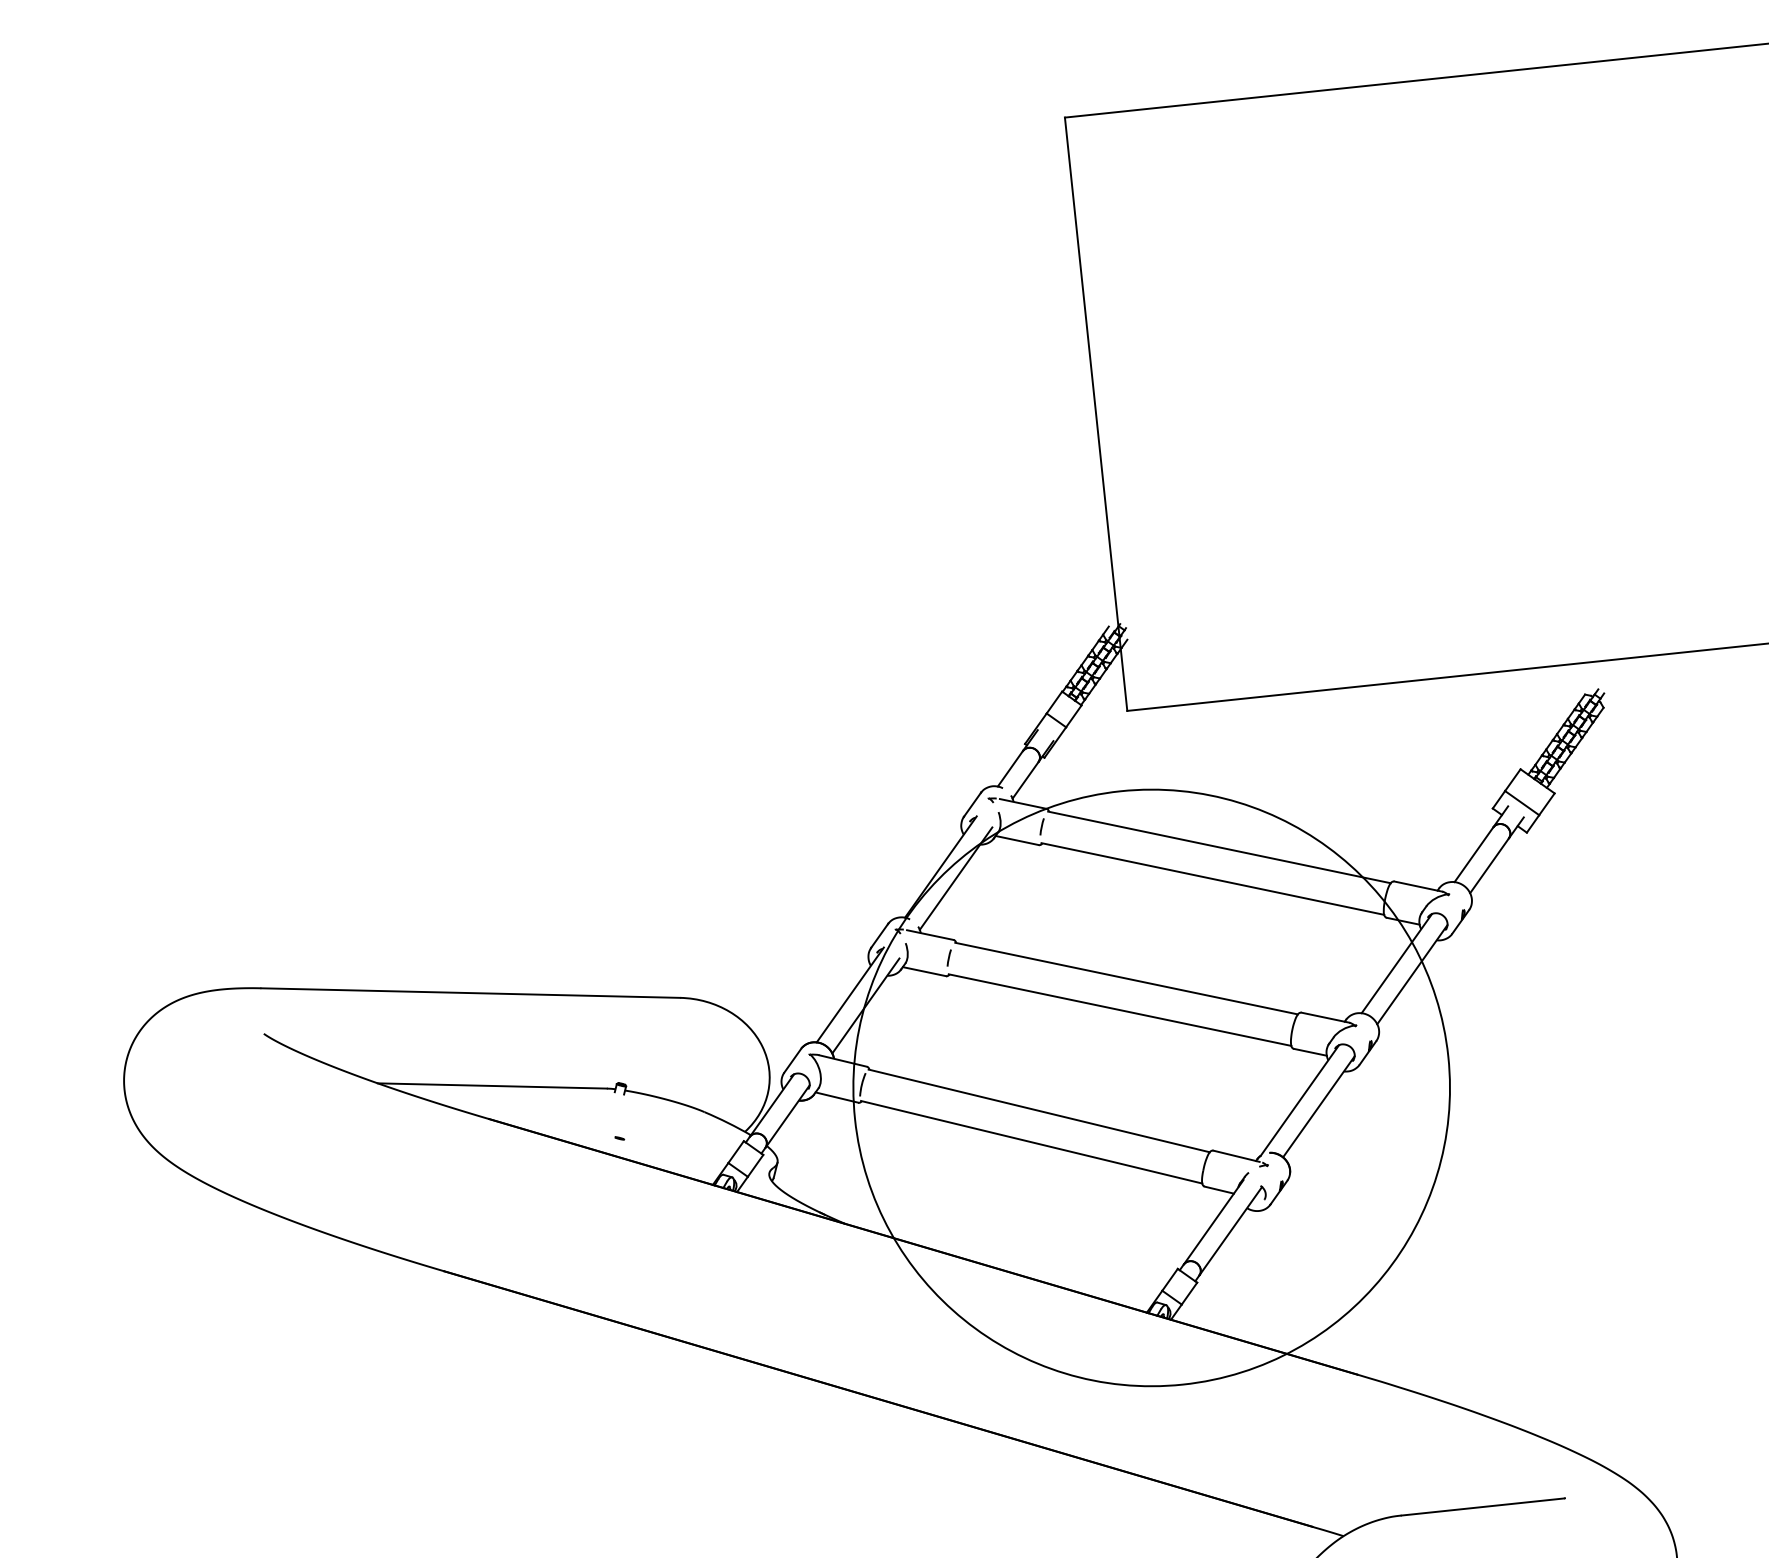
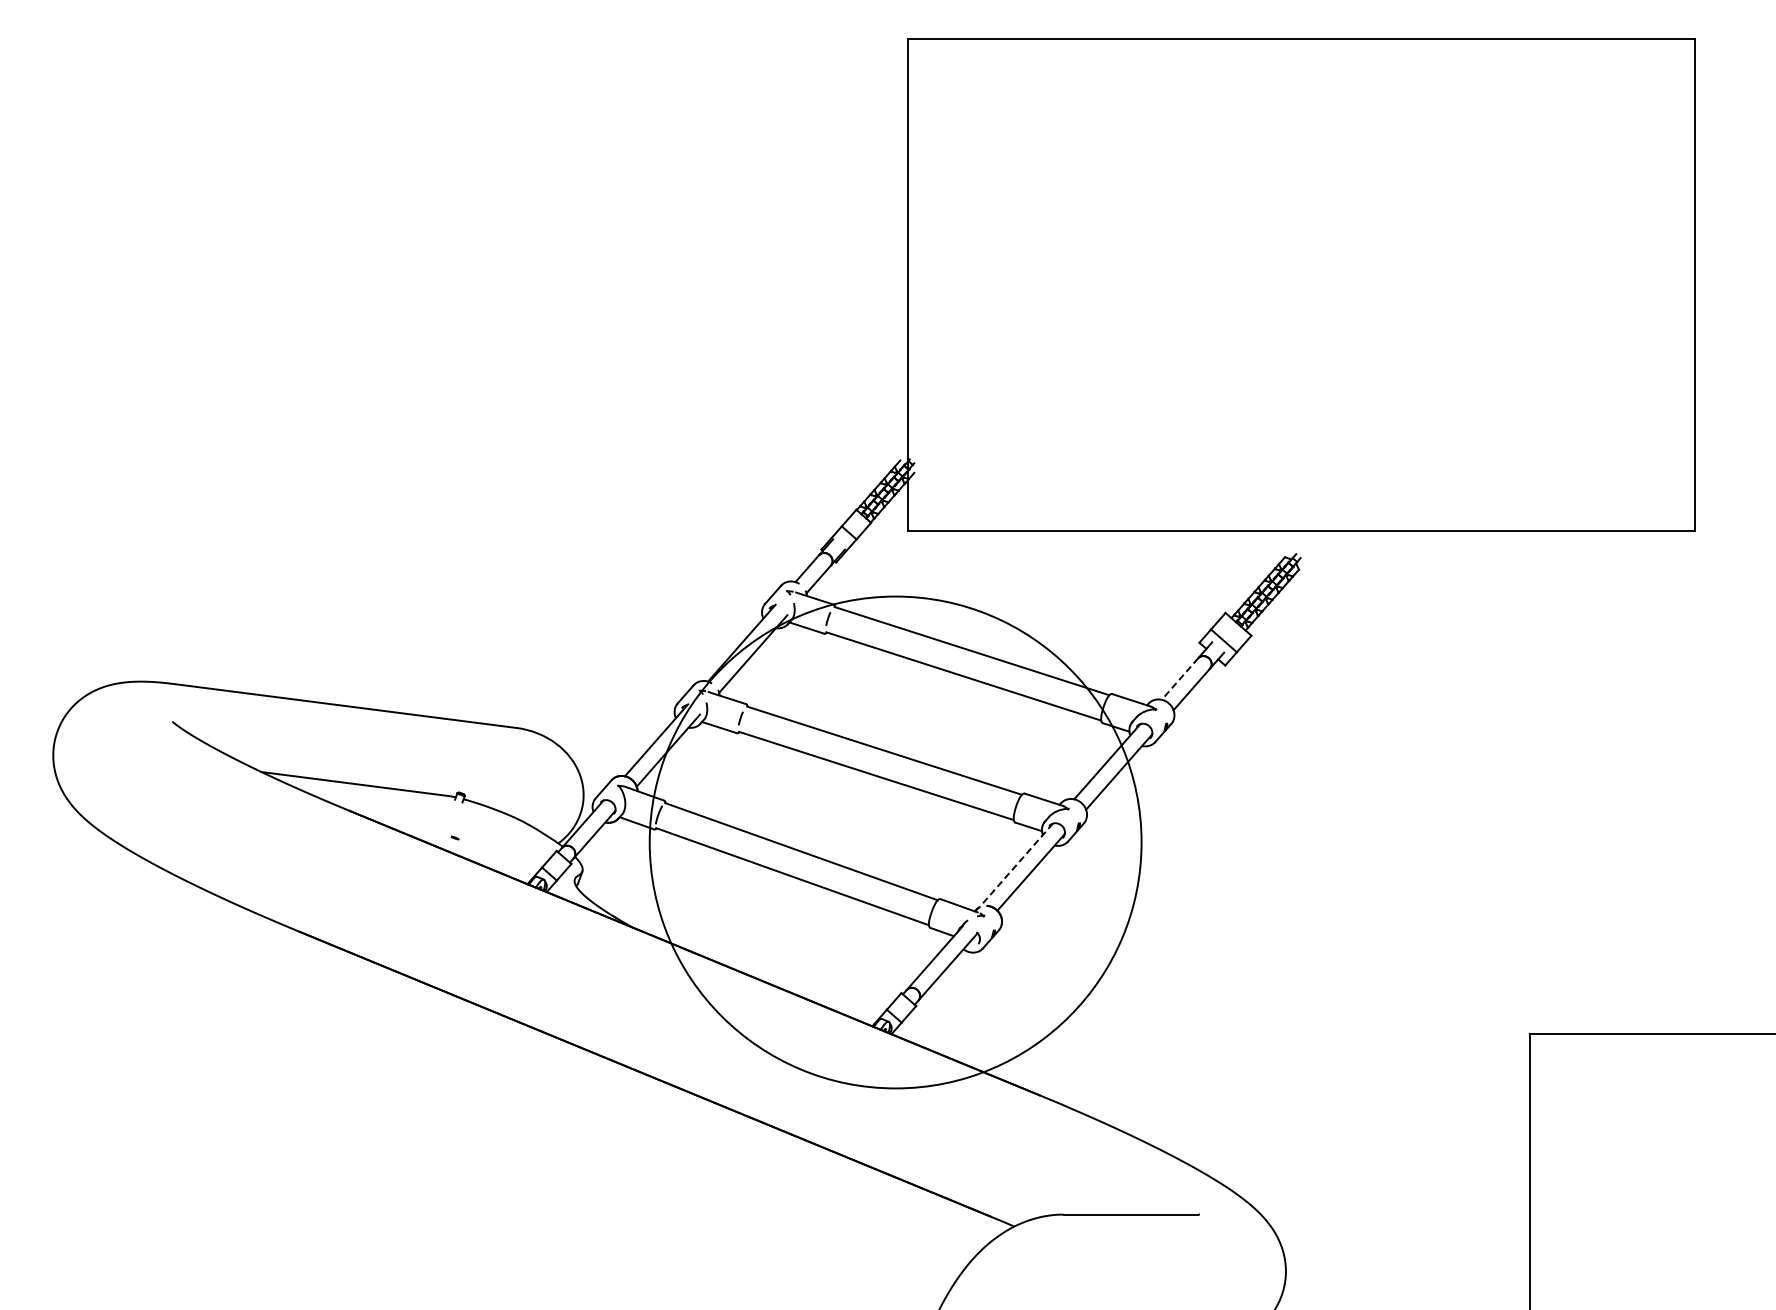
line: (1474, 855) -> (1180, 679), solid -> dashed
line: (1300, 1100) -> (1016, 865), solid -> dashed

